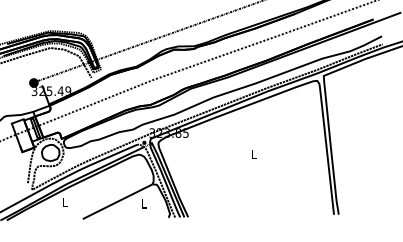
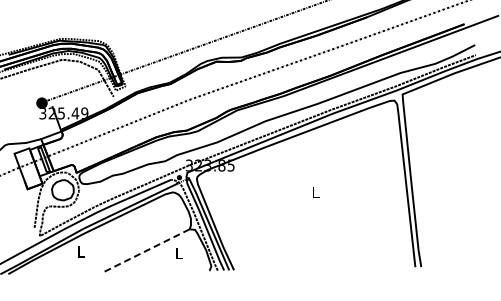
line: (117, 201) -> (146, 250), solid -> dashed

